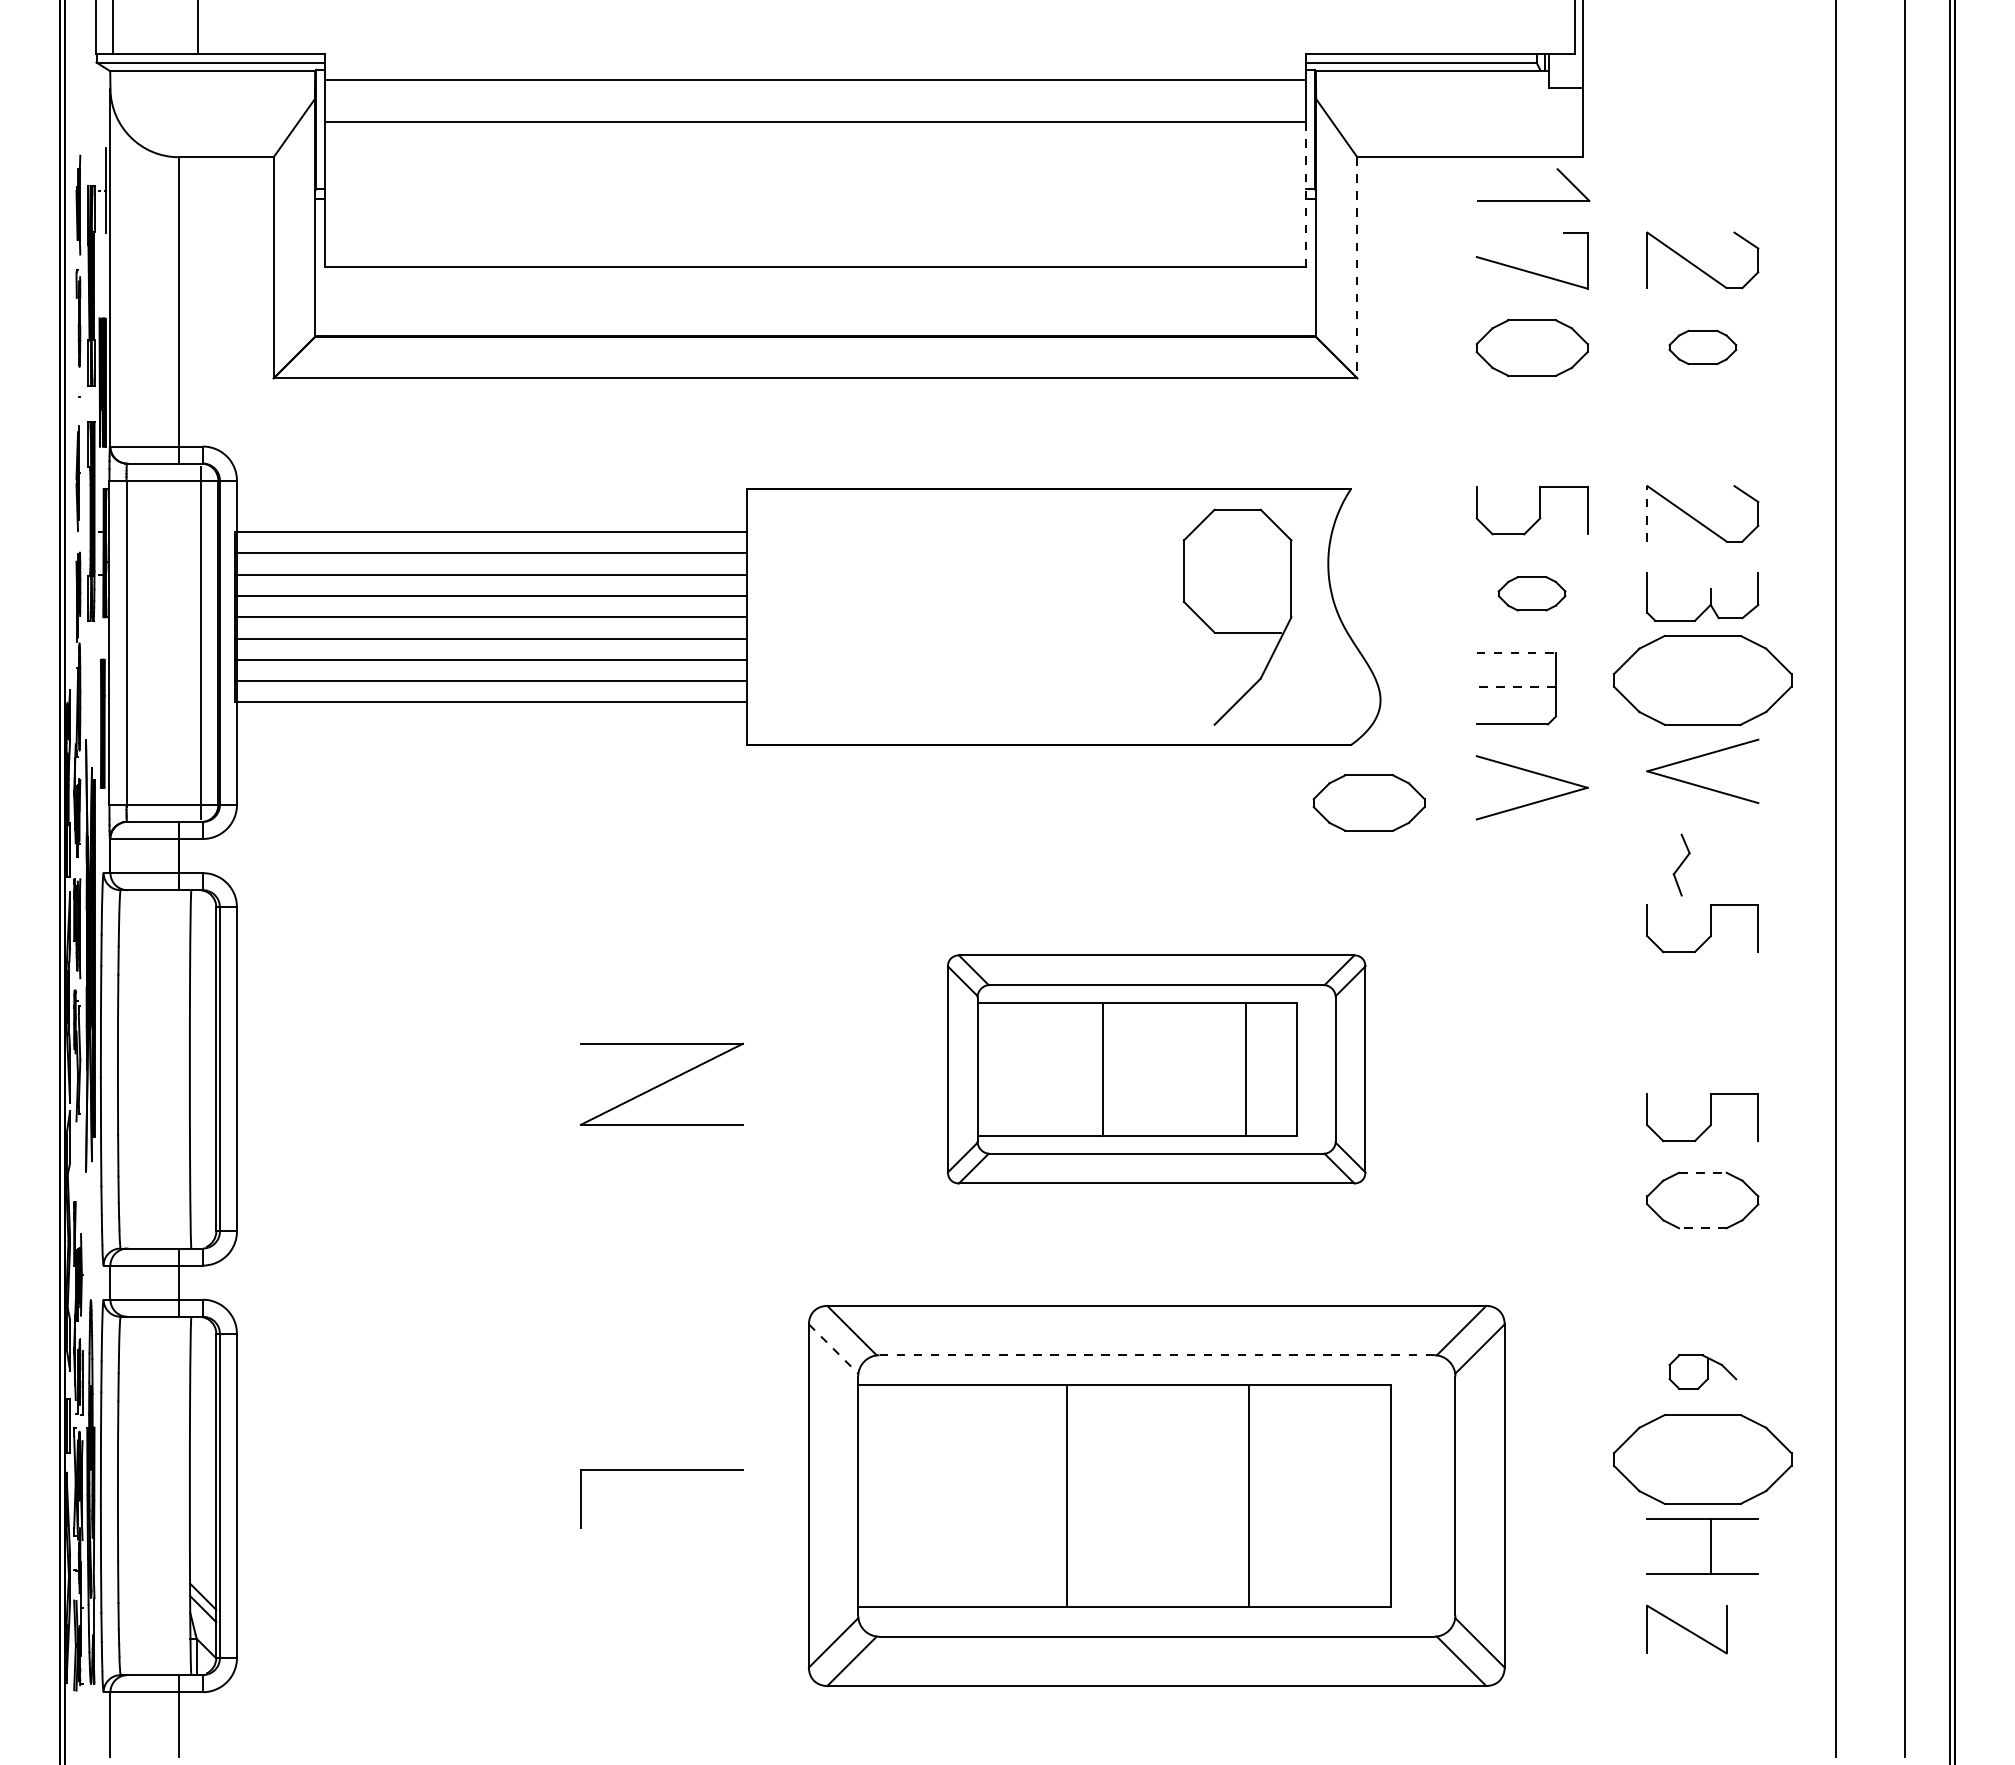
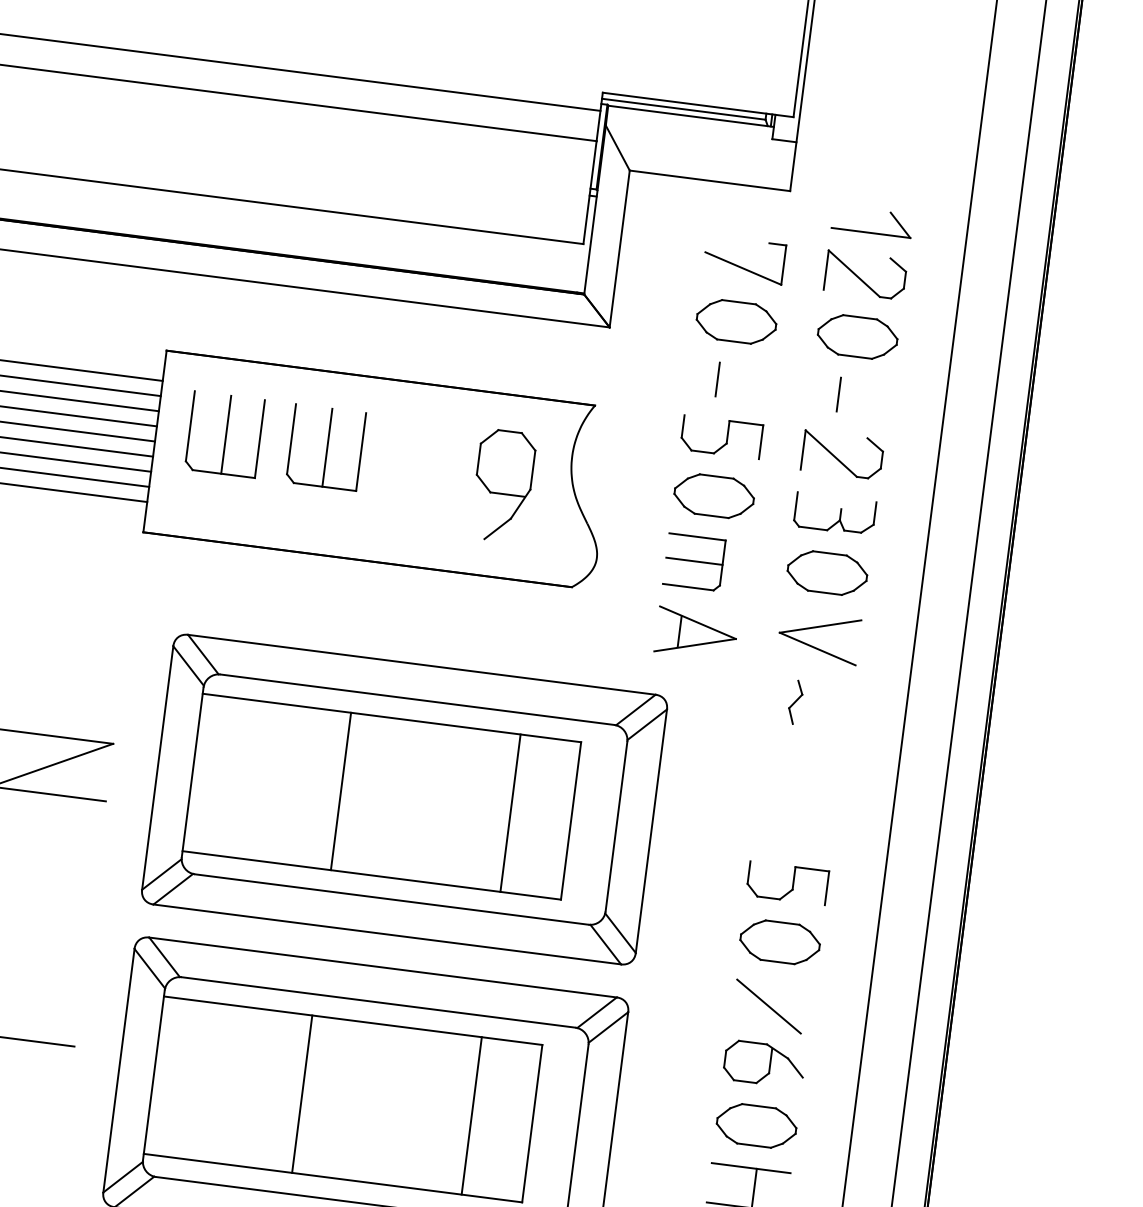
line: (1306, 194) -> (590, 192), dashed -> solid
part: (1533, 200) -> (870, 232), moved
line: (1357, 267) -> (619, 248), dashed -> solid
part: (1702, 347) -> (857, 336), size x1.67
line: (1686, 430) -> (838, 394), added
line: (1516, 431) -> (717, 379), added
line: (1647, 513) -> (803, 449), dashed -> solid
part: (1531, 593) -> (713, 496), size x1.67
part: (842, 595) -> (224, 434), added
part: (985, 595) -> (326, 447), added
part: (1237, 616) -> (503, 485), size x0.71
line: (1516, 653) -> (697, 537), dashed -> solid
part: (1702, 679) -> (827, 572), size x0.62
line: (1516, 687) -> (694, 561), dashed -> solid
line: (1508, 787) -> (679, 631), added
part: (1368, 802) -> (579, 629), removed
part: (1710, 928) -> (810, 749), removed
part: (1156, 1069) -> (404, 799), size x1.67
line: (1702, 1172) -> (782, 922), dashed -> solid
line: (1702, 1228) -> (777, 962), dashed -> solid
line: (1698, 1291) -> (768, 1006), added
line: (833, 1349) -> (149, 969), dashed -> solid
line: (1157, 1355) -> (379, 1002), dashed -> solid
part: (1702, 1371) -> (764, 1063), size x1.67
part: (1702, 1458) -> (756, 1125), size x0.62
line: (1249, 1495) -> (472, 1115), moved

